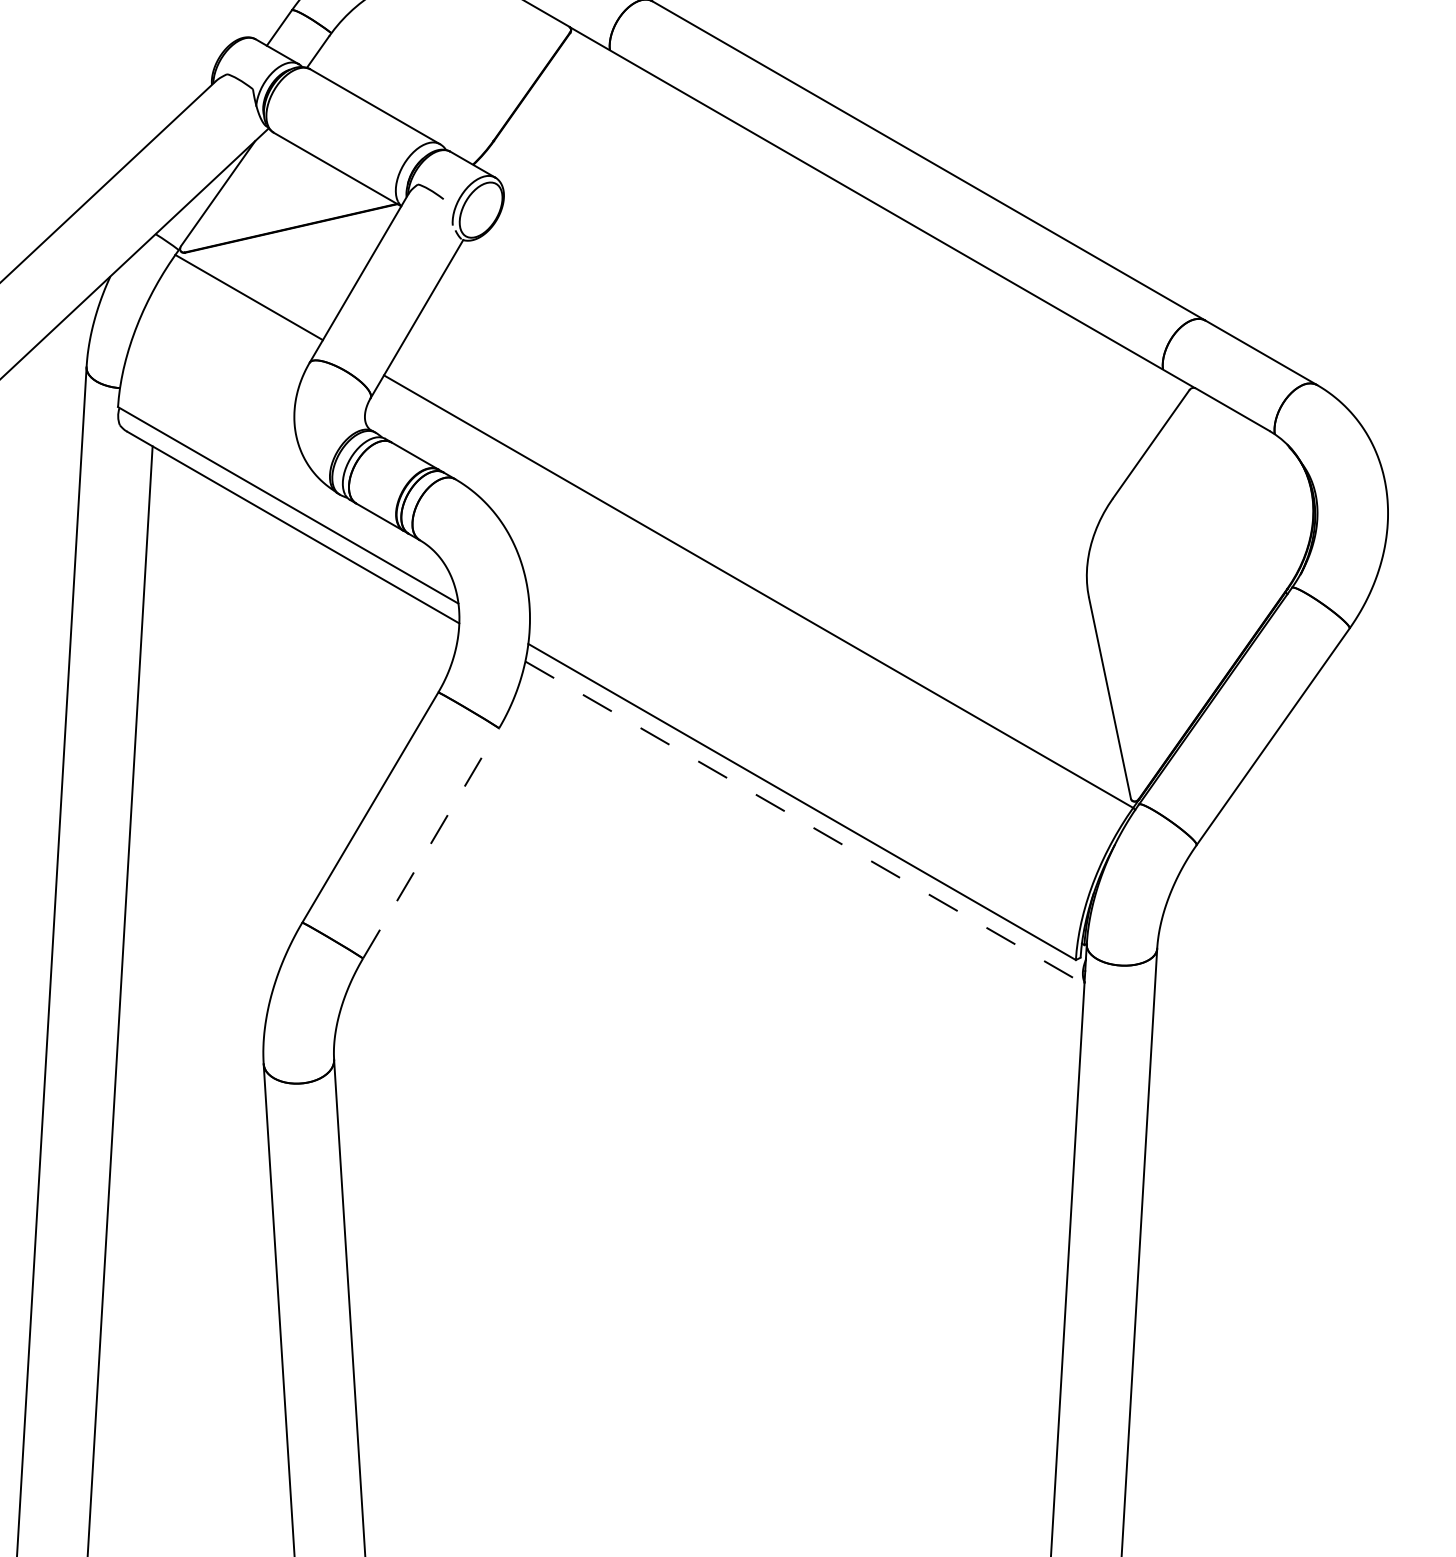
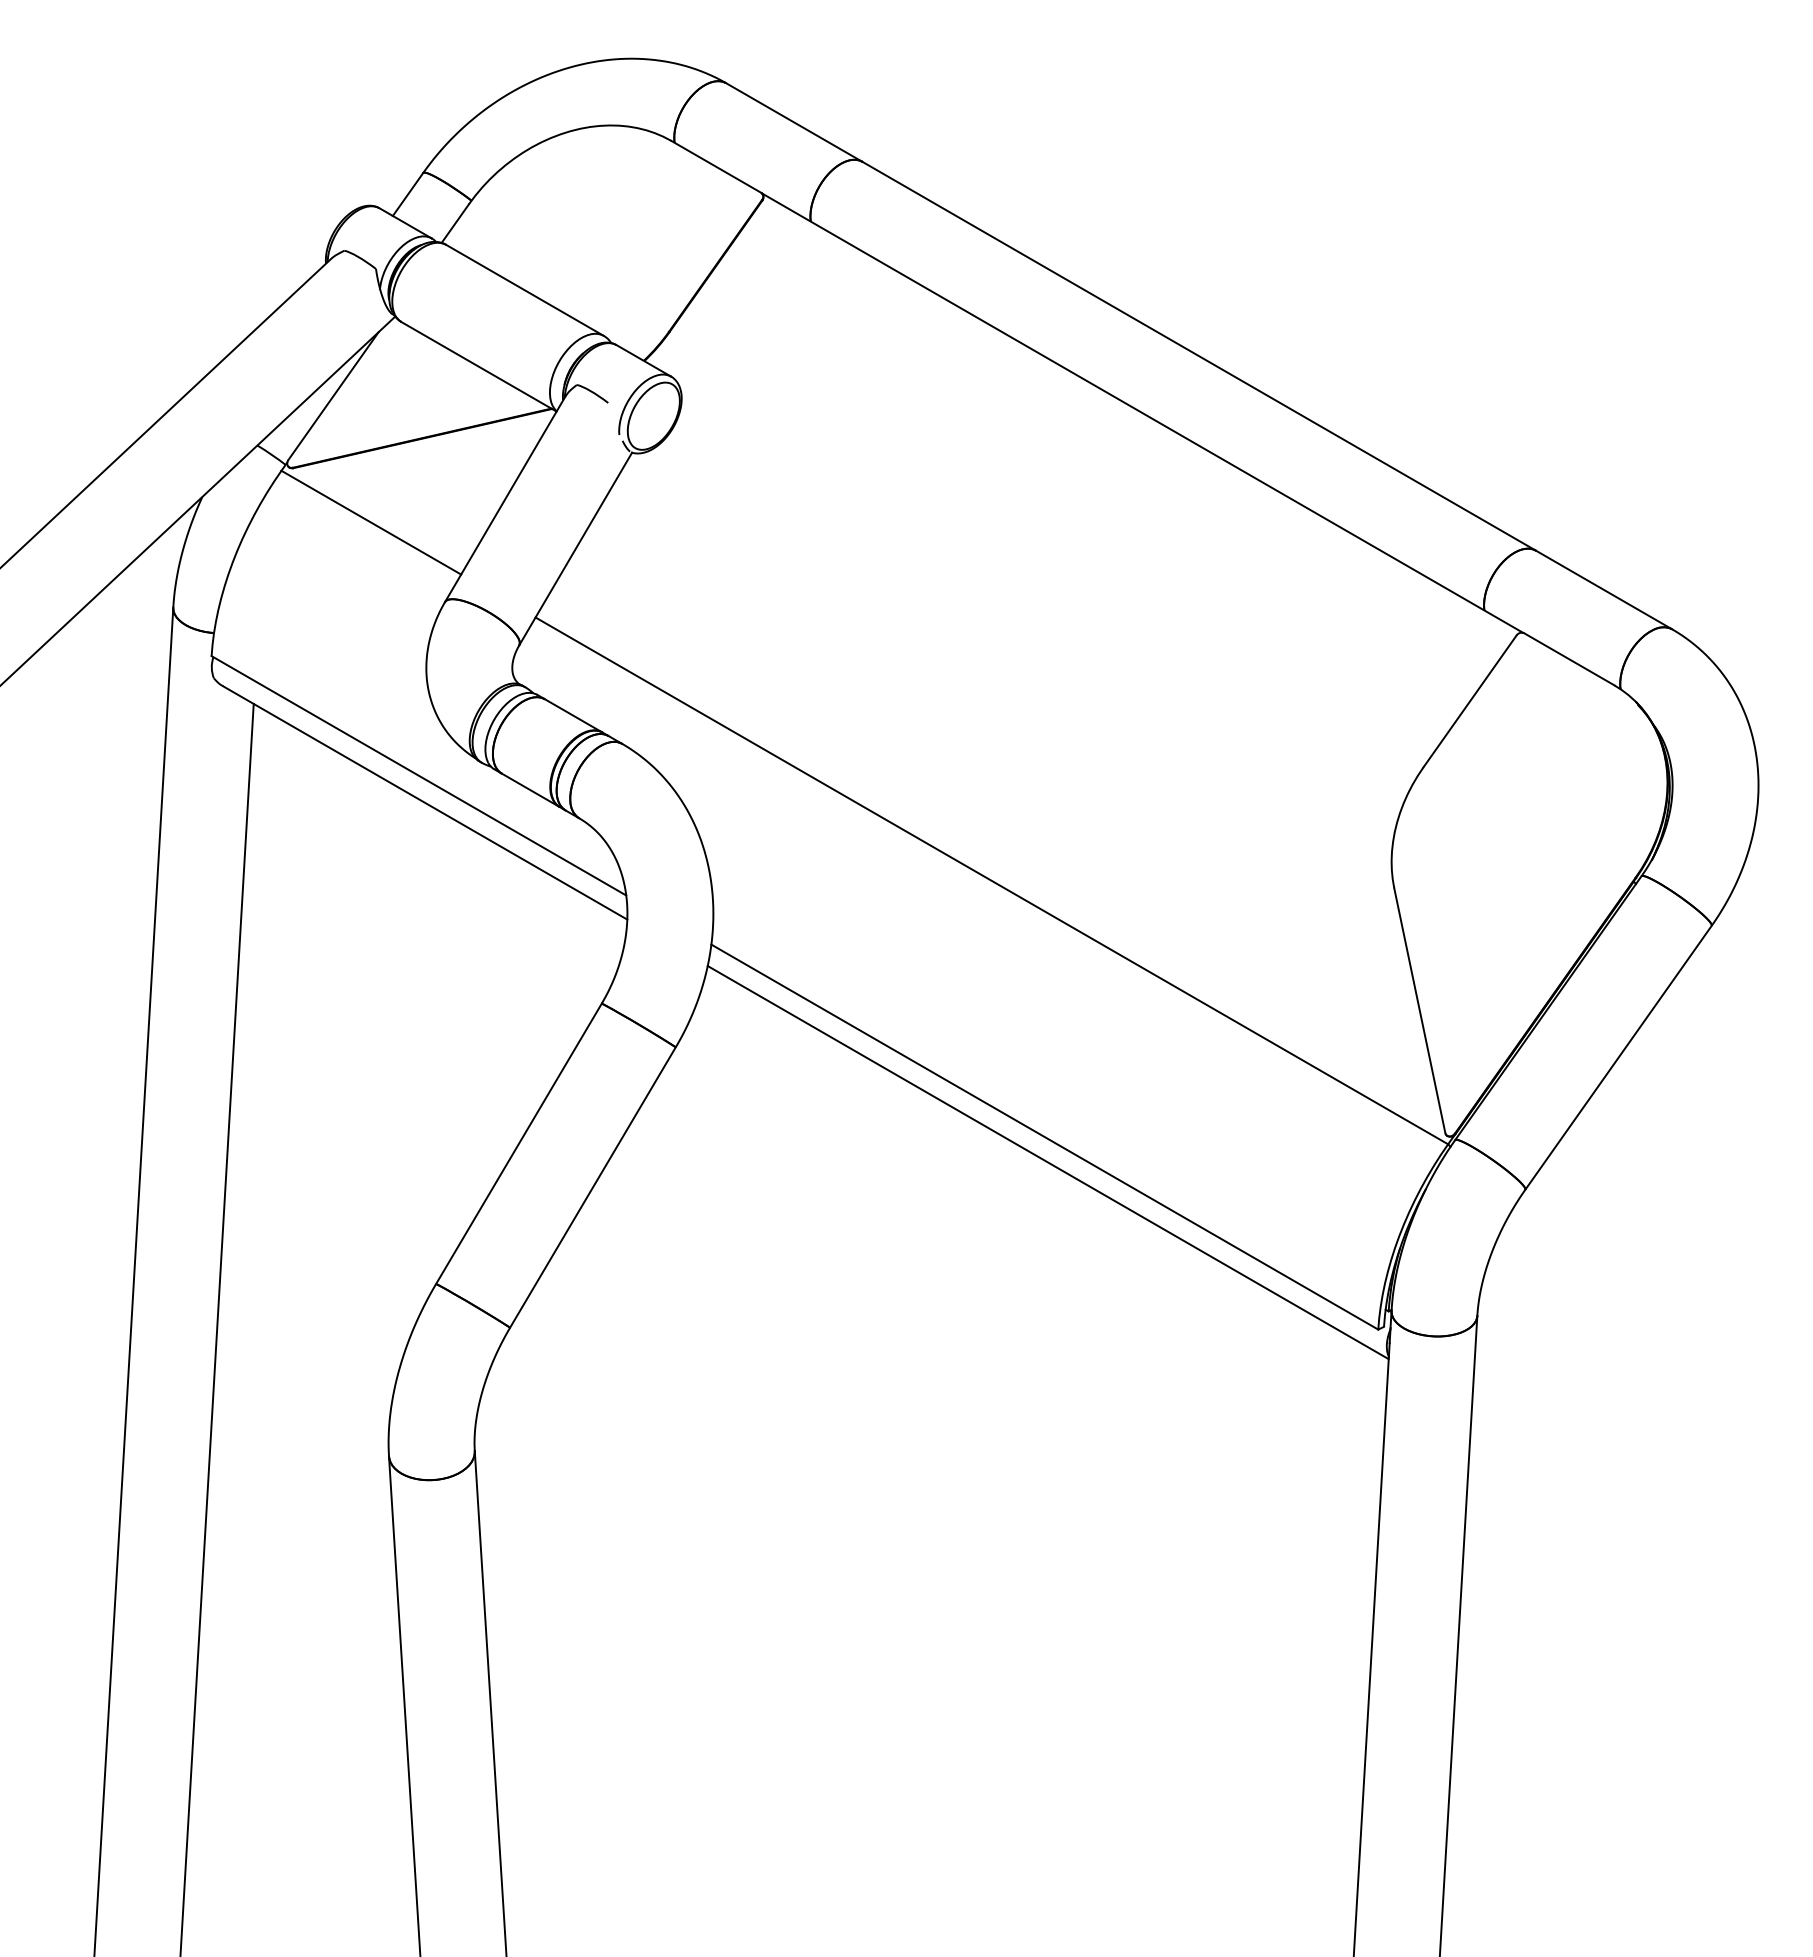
line: (805, 822) -> (1048, 1162), dashed -> solid
line: (430, 843) -> (592, 1187), dashed -> solid

